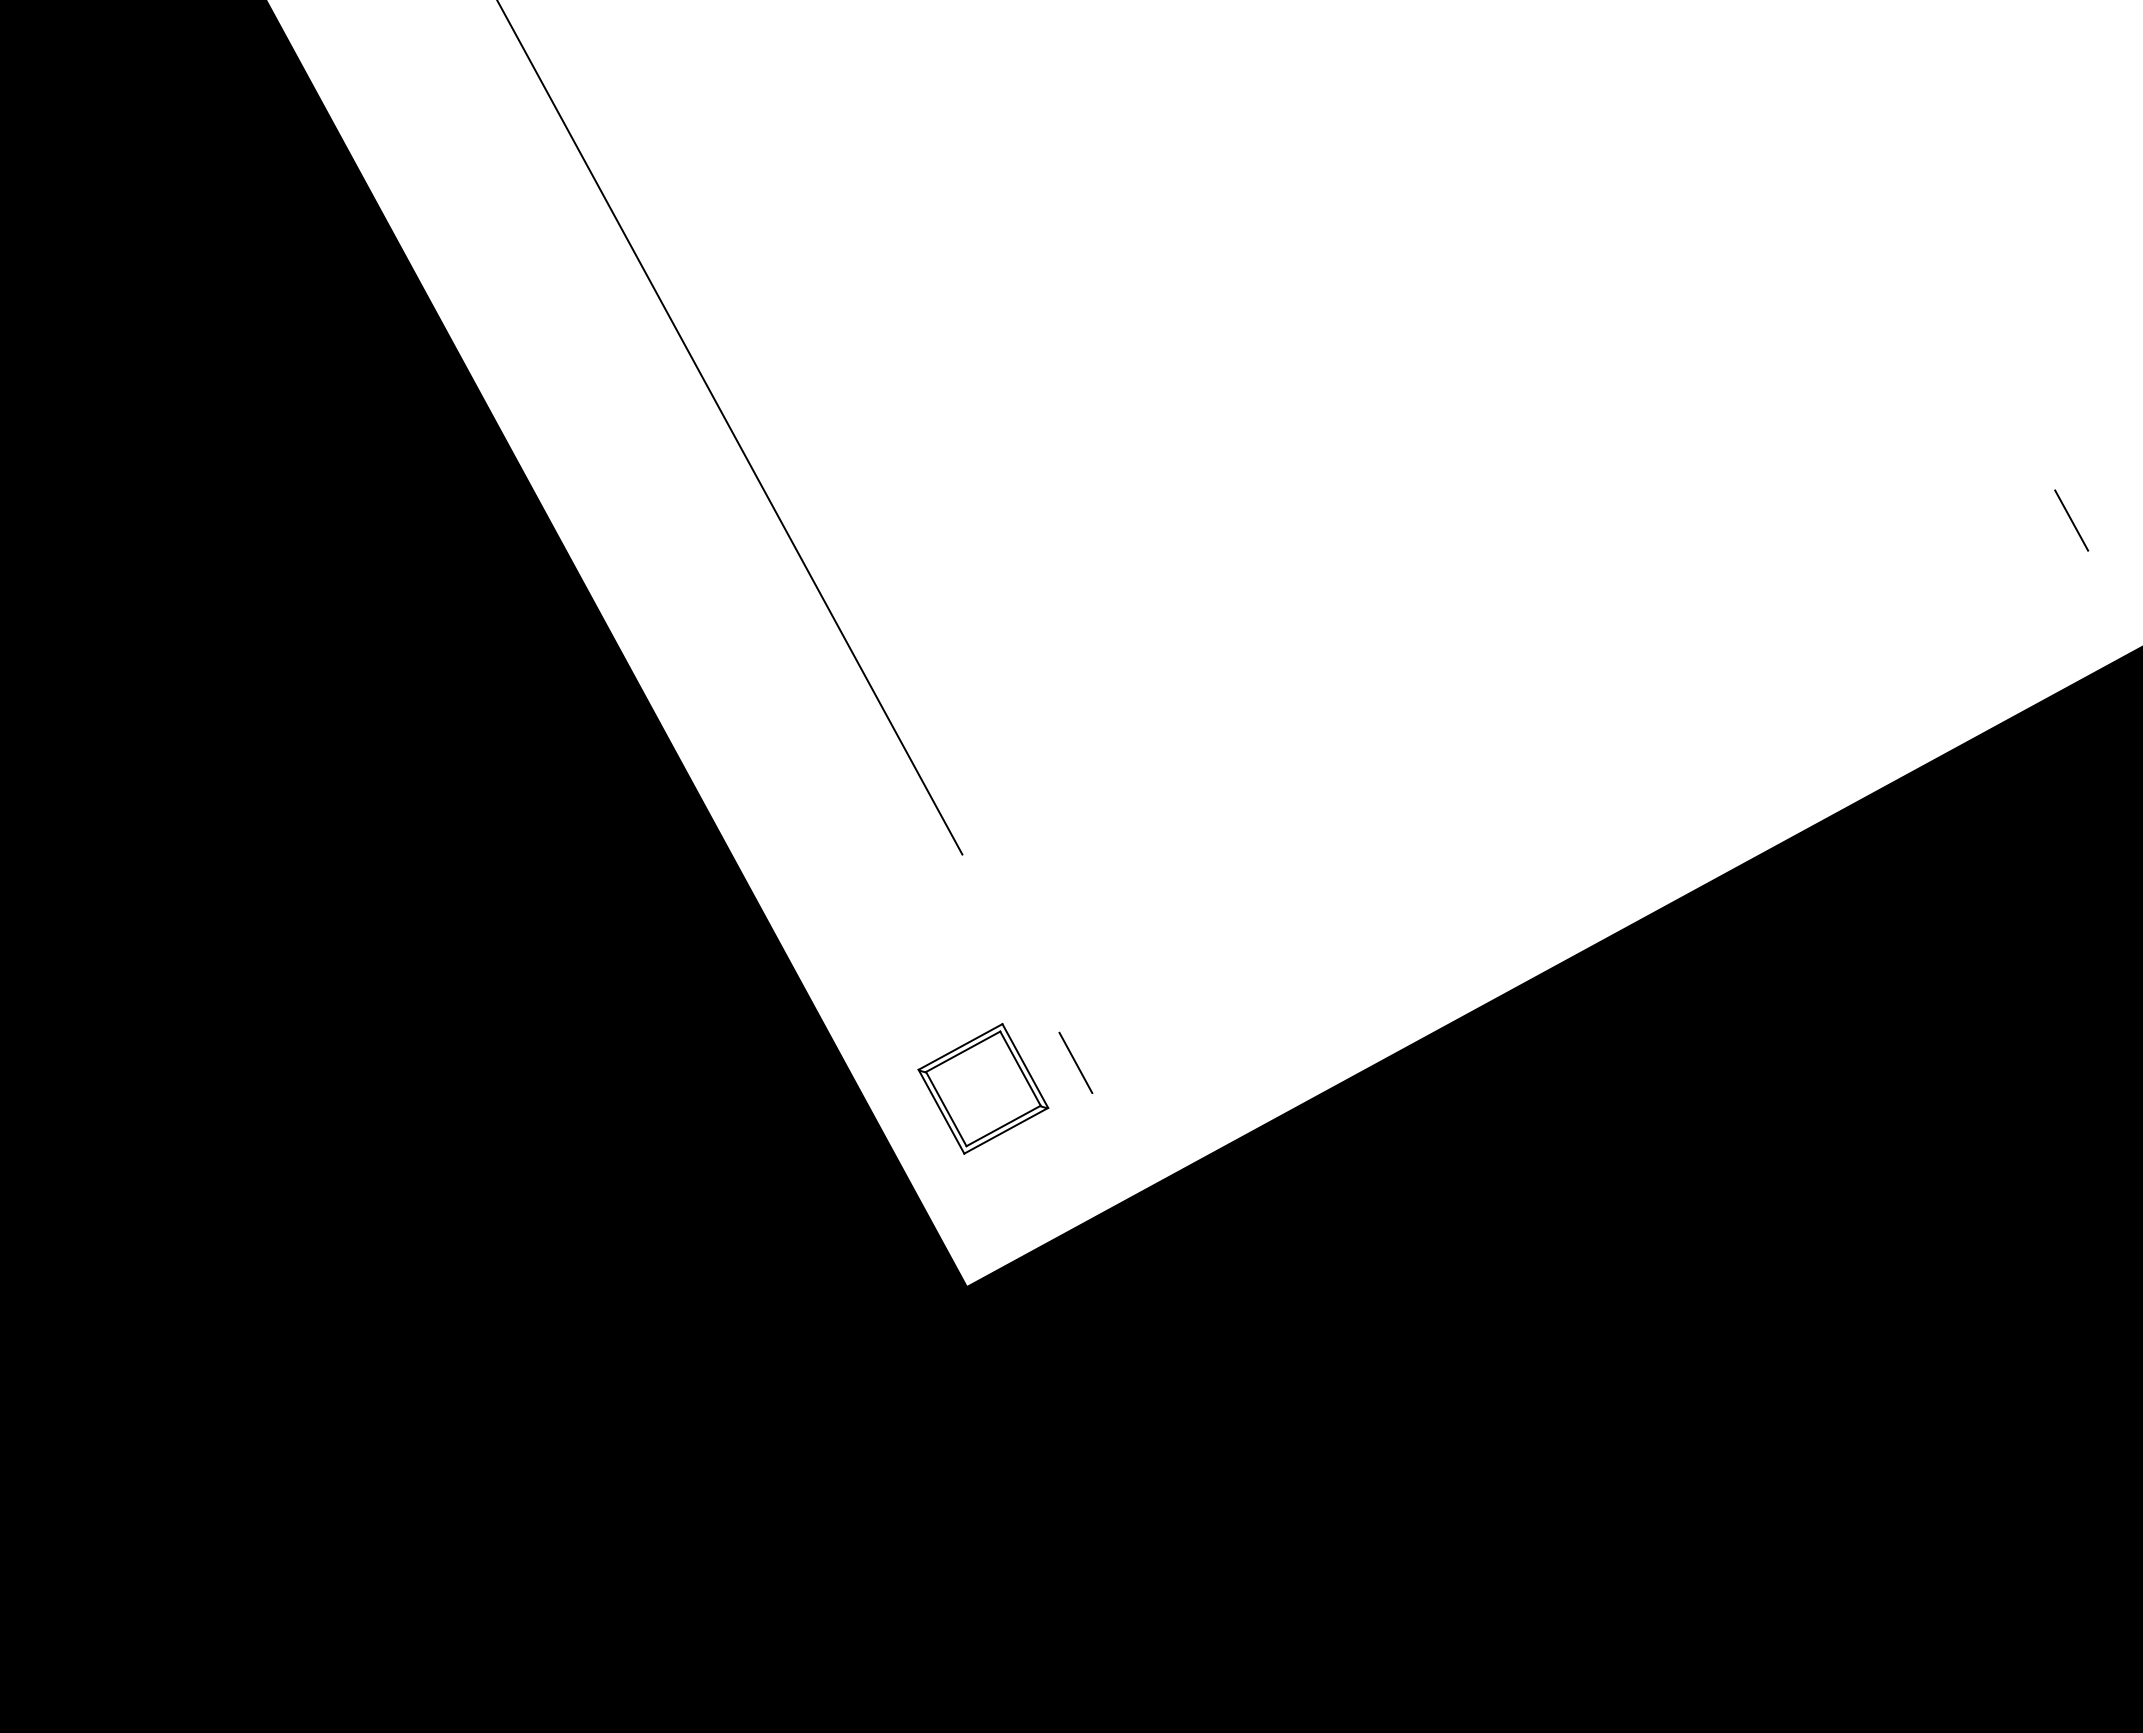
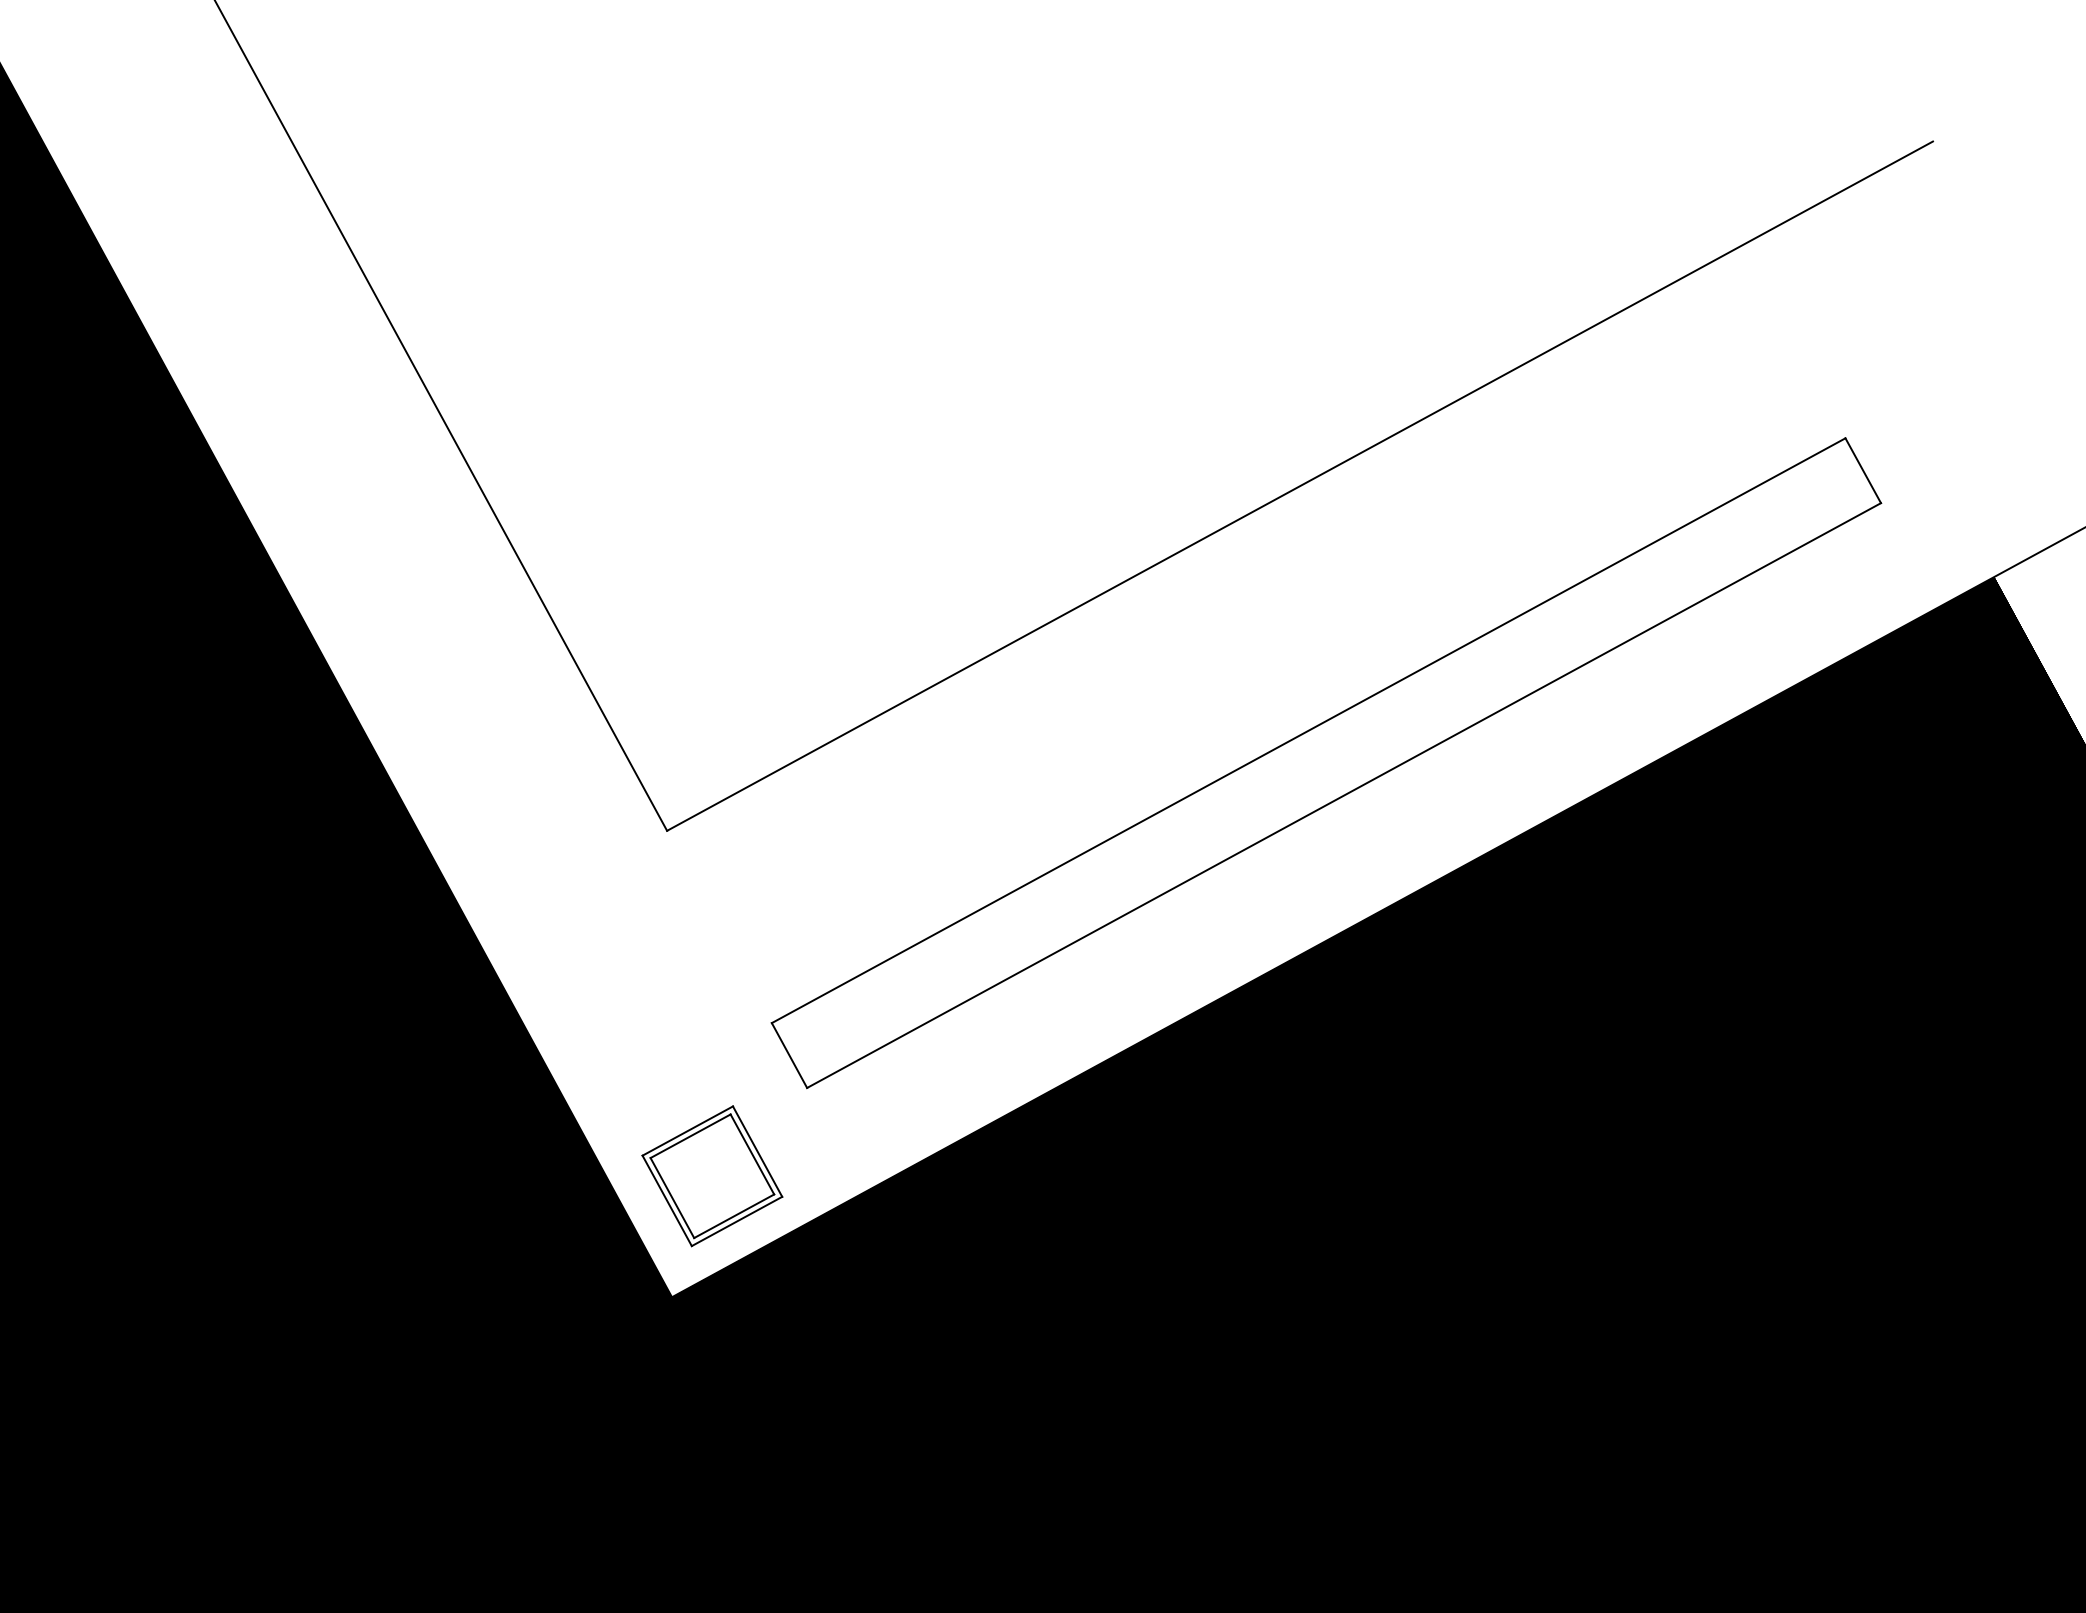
line: (1549, 534) -> (1300, 485), added
line: (1557, 761) -> (1308, 730), added
line: (1590, 821) -> (1344, 795), added
part: (983, 1088) -> (712, 1175), moved

